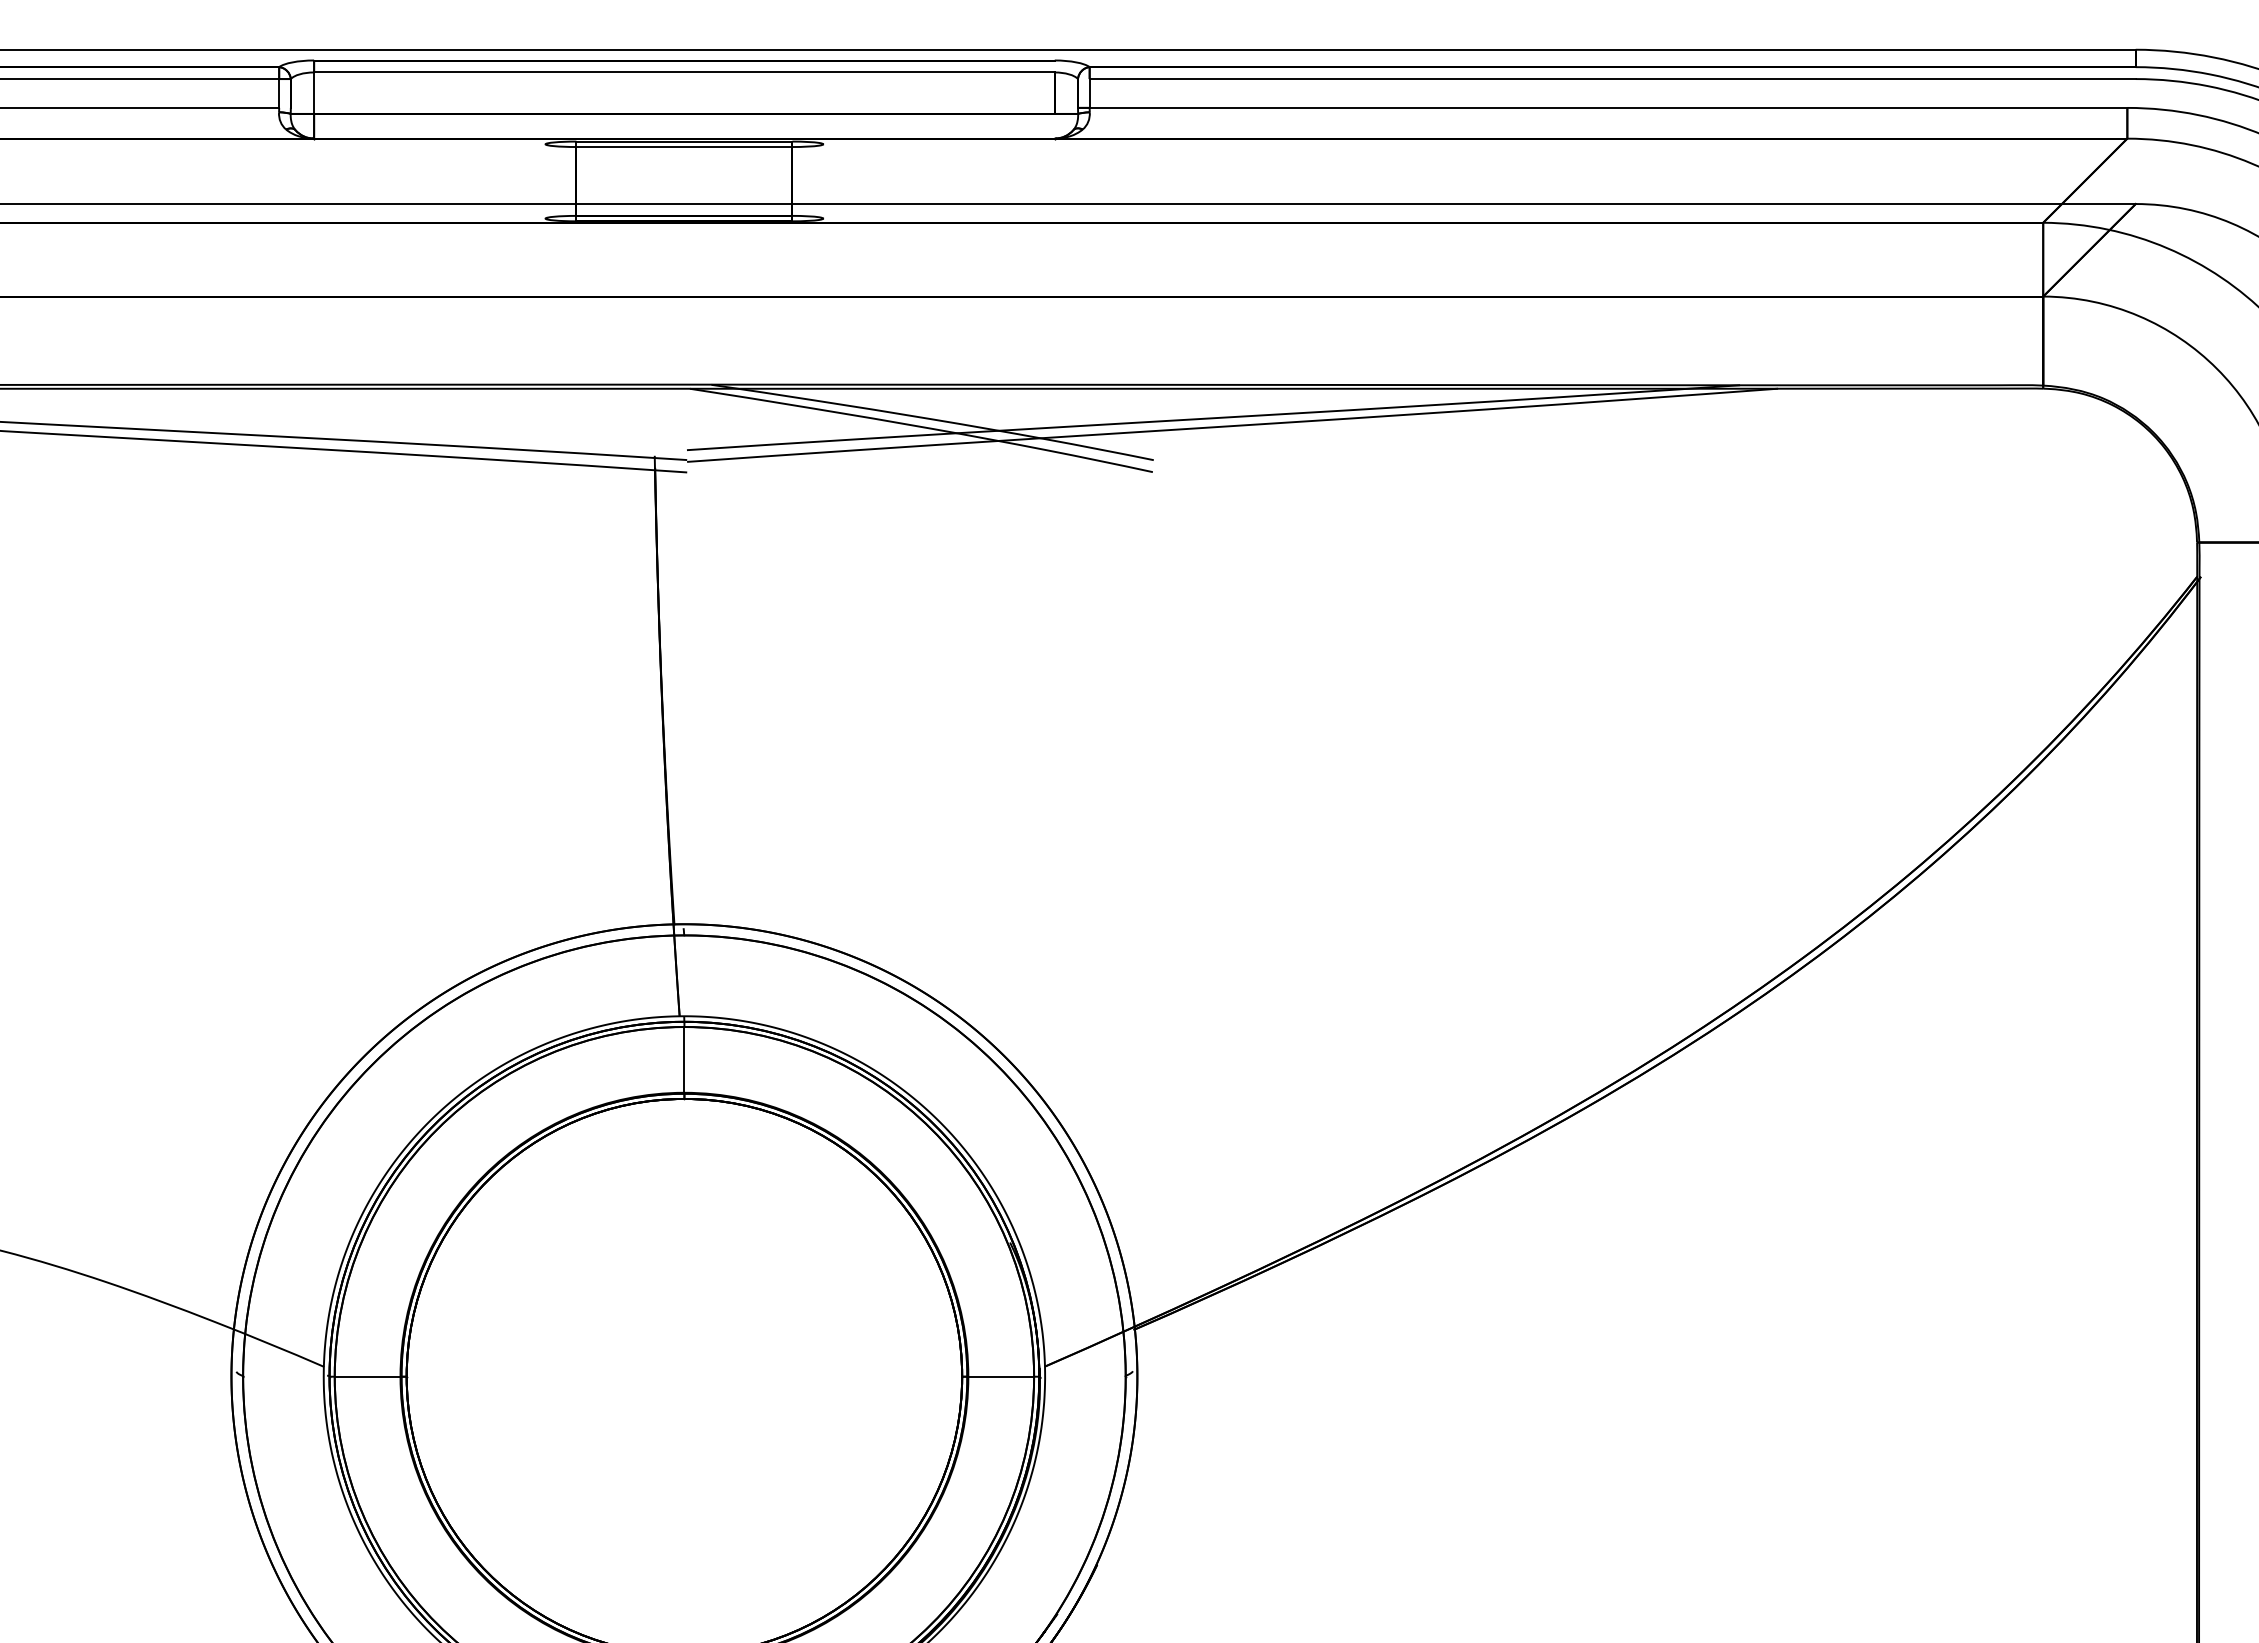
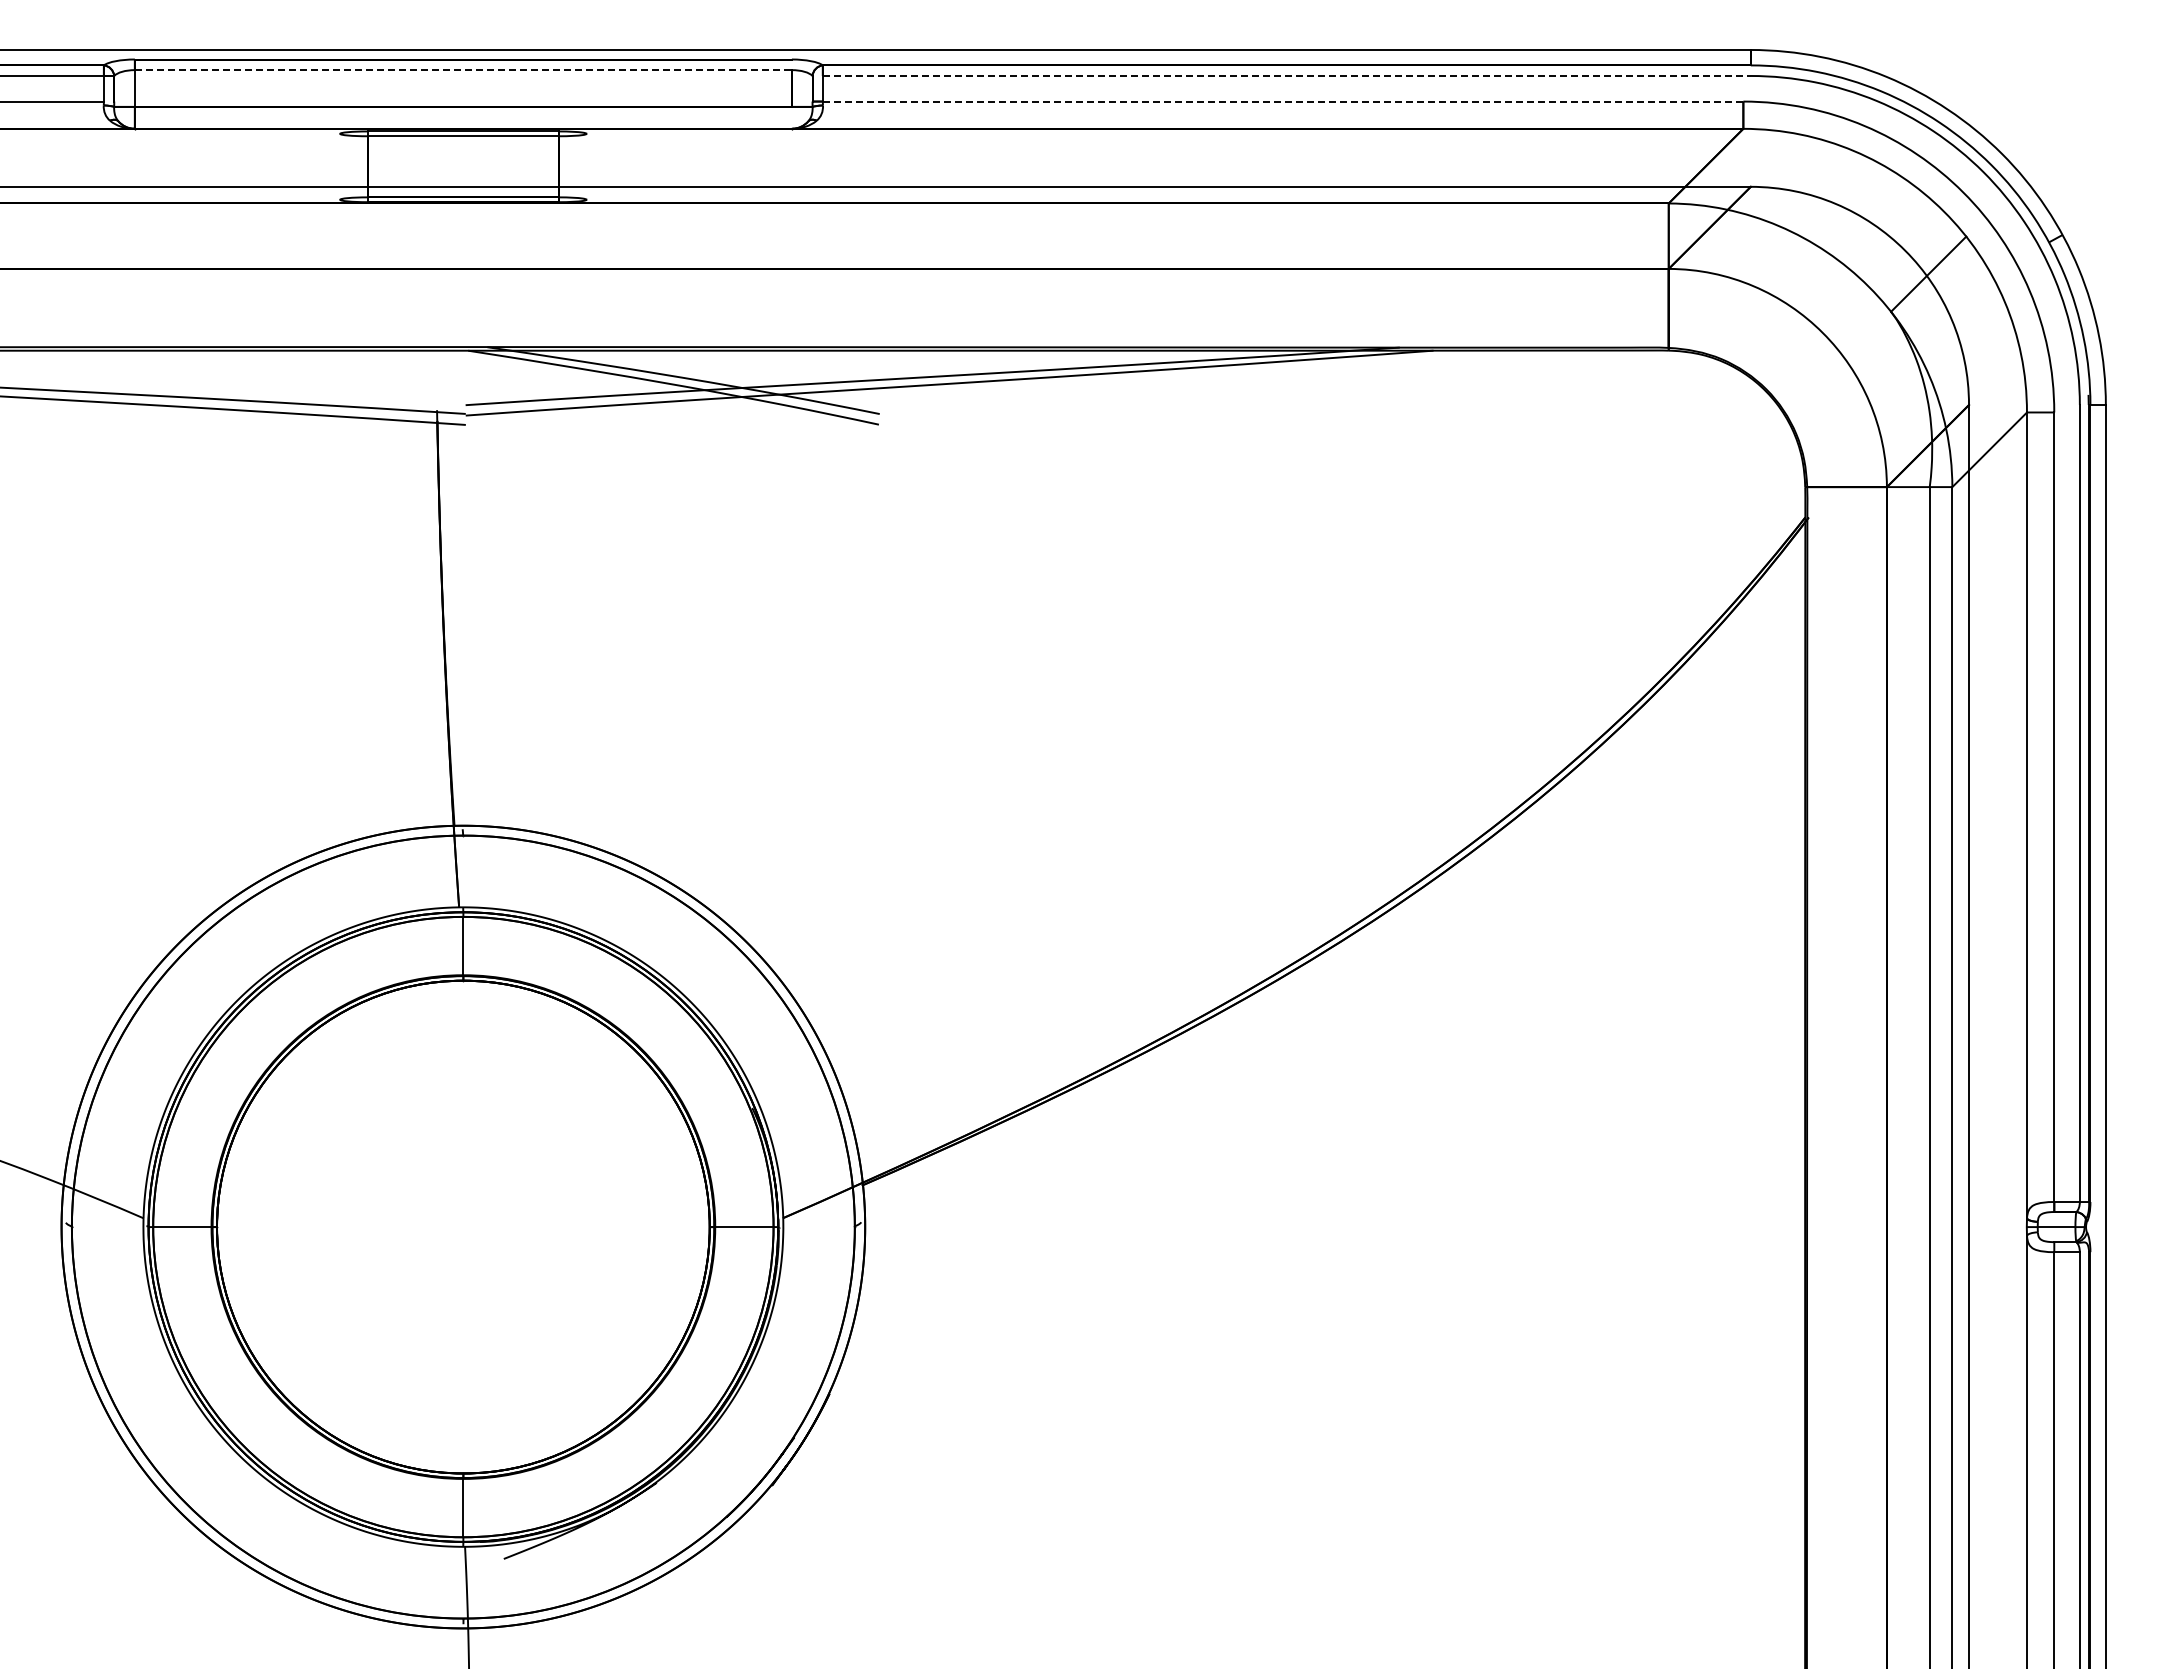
line: (684, 72) -> (463, 70), solid -> dashed
line: (1612, 78) -> (1286, 75), solid -> dashed
line: (1607, 107) -> (1282, 101), solid -> dashed

